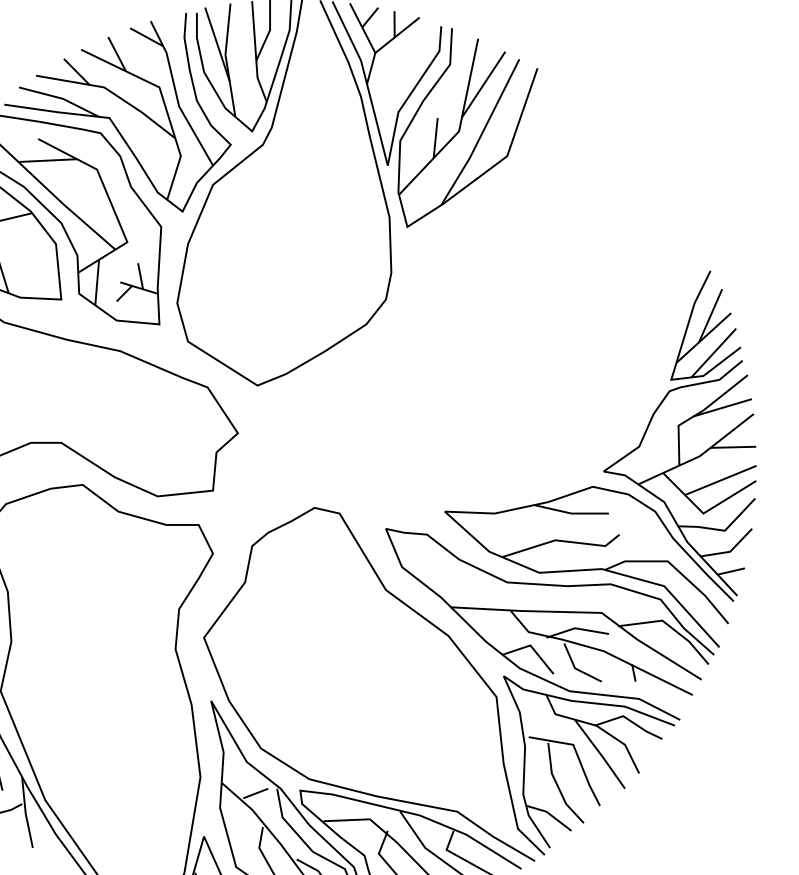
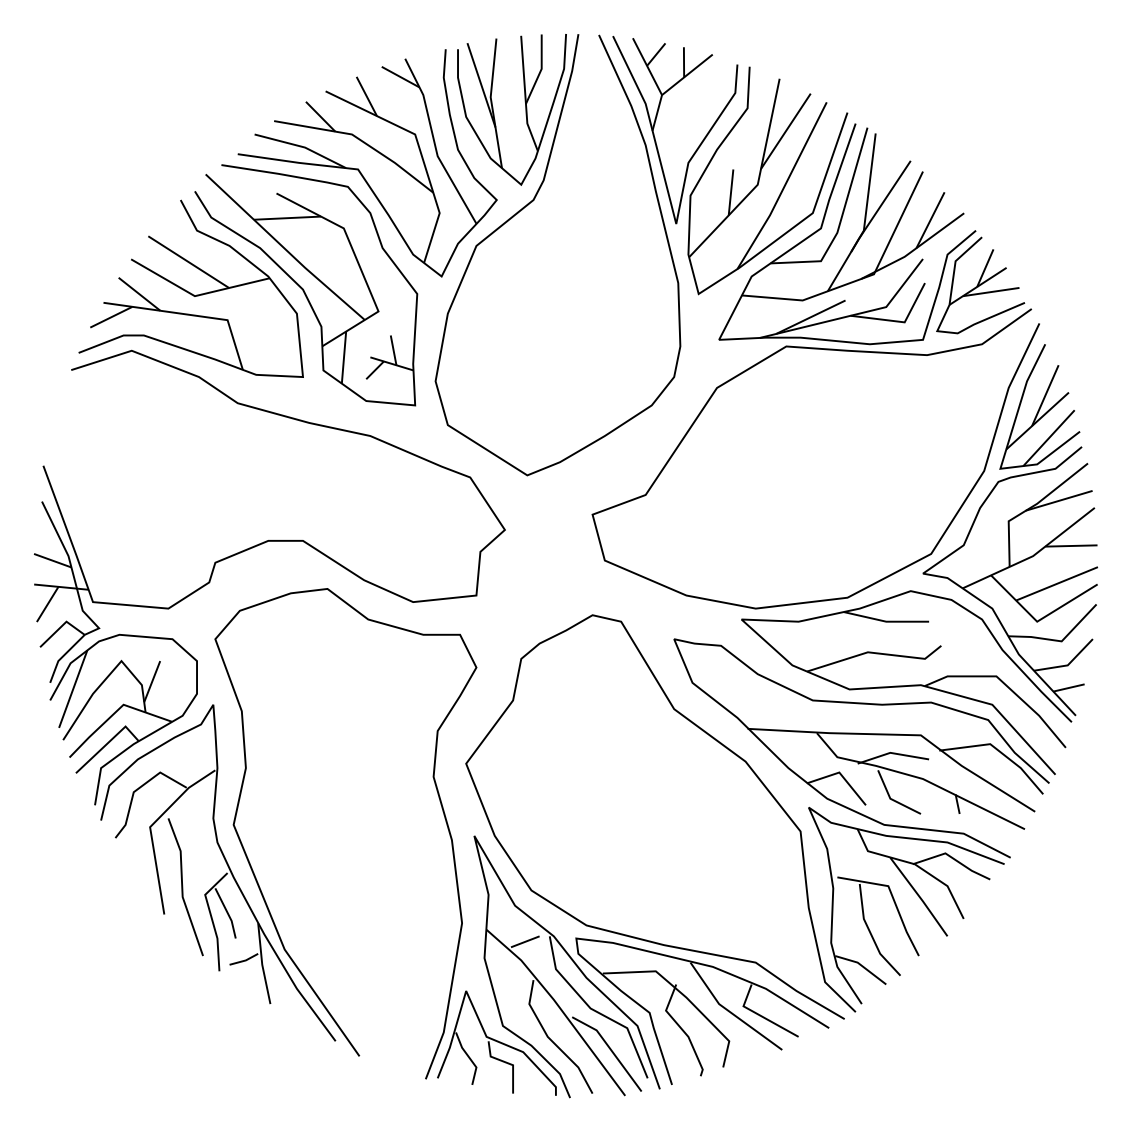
part: (509, 275) -> (815, 349), added

